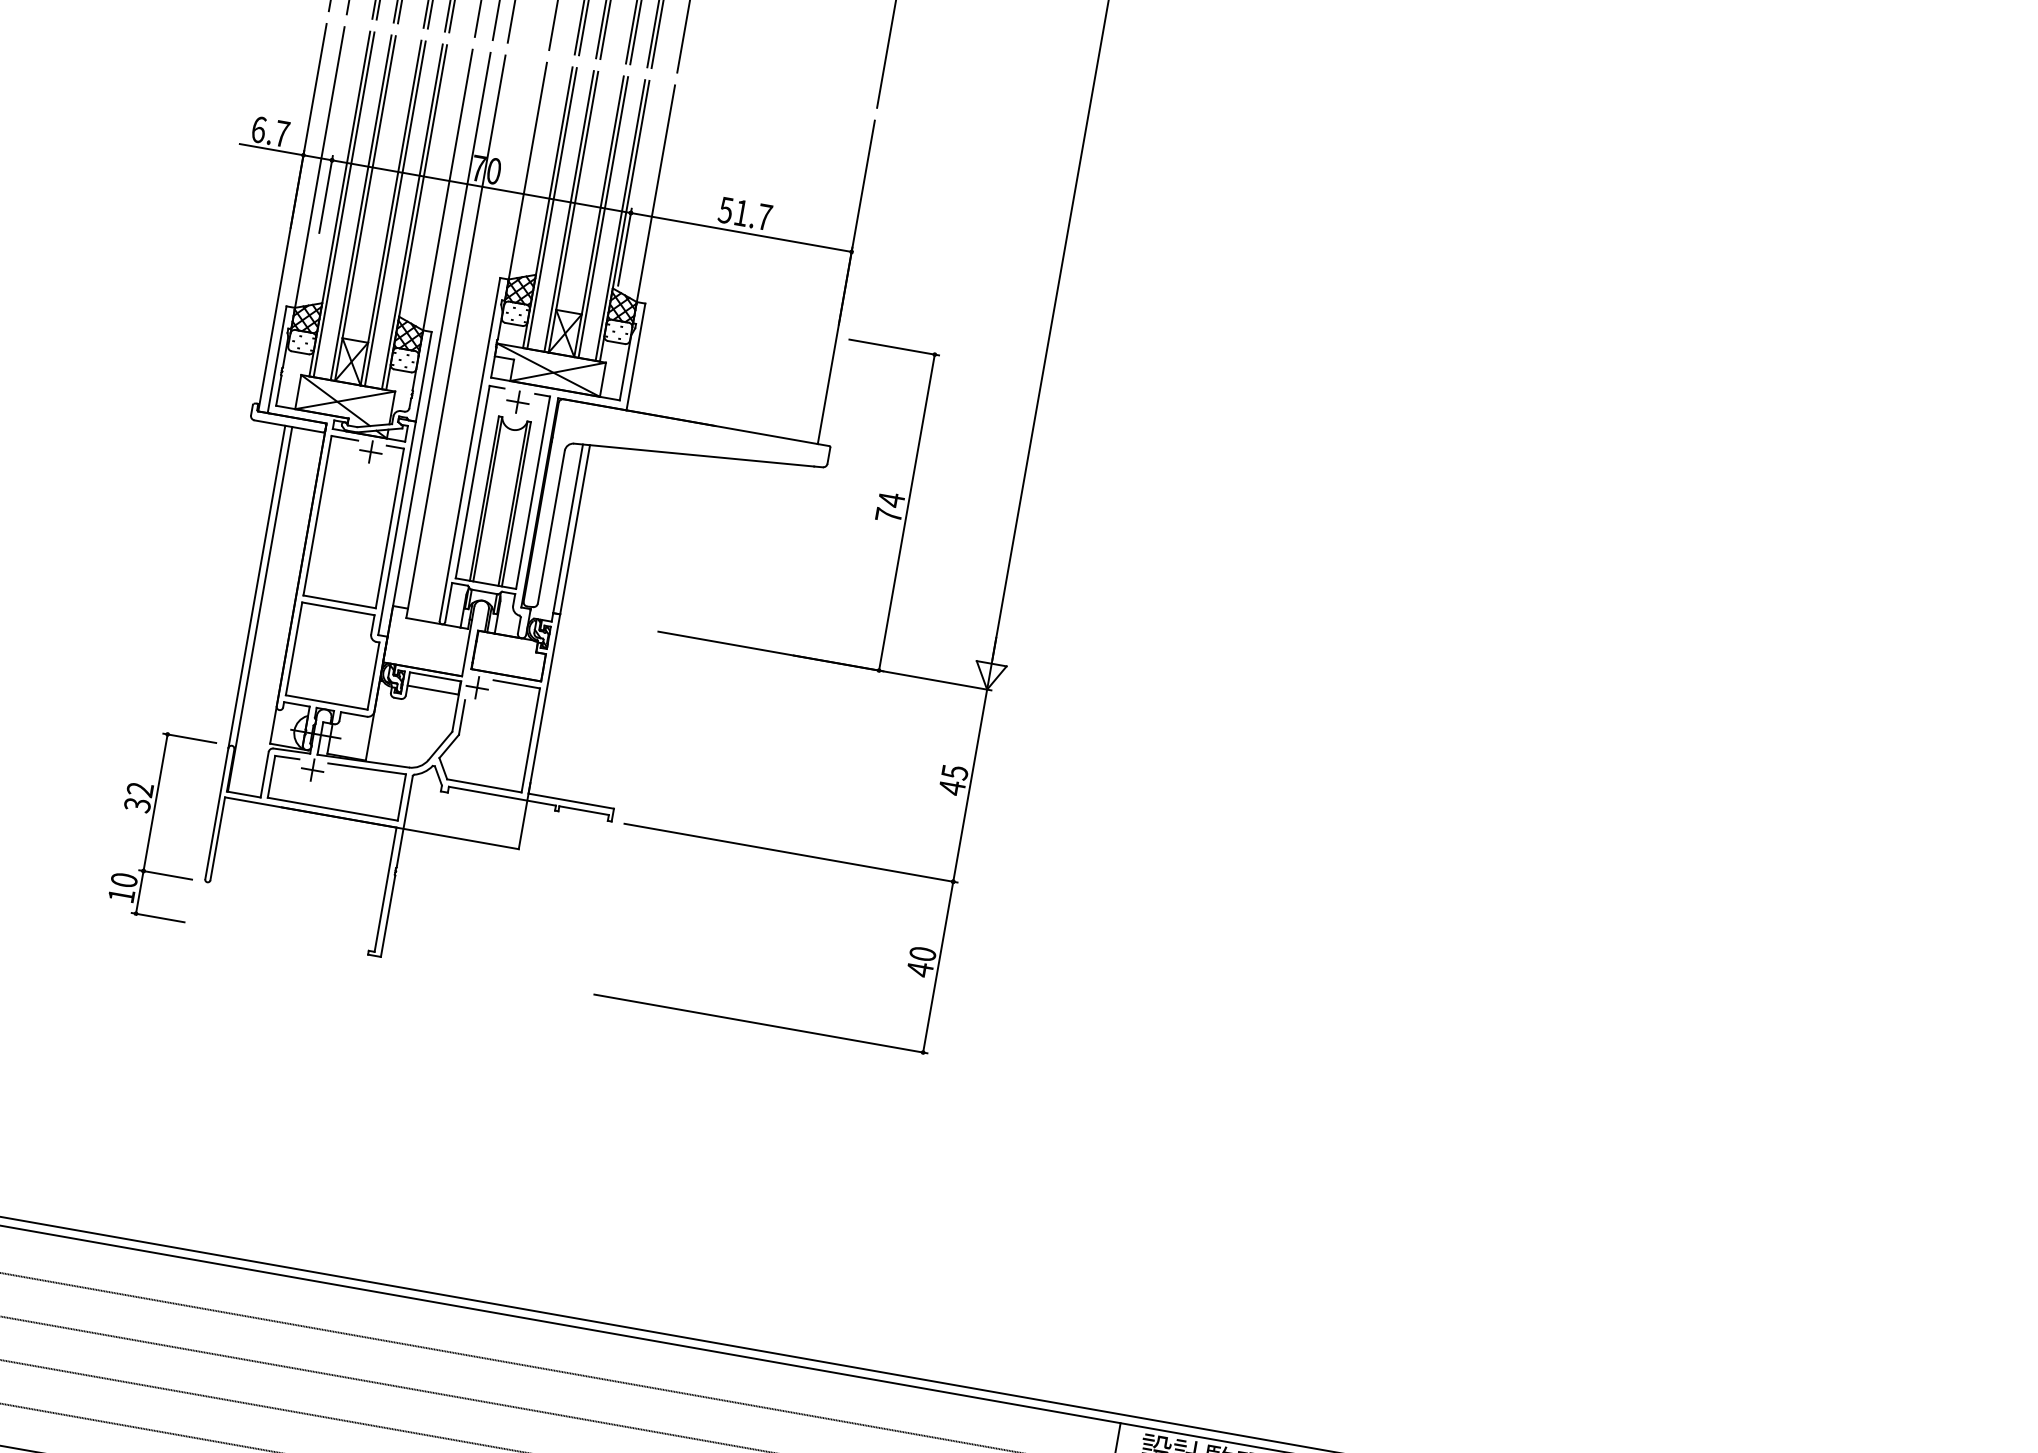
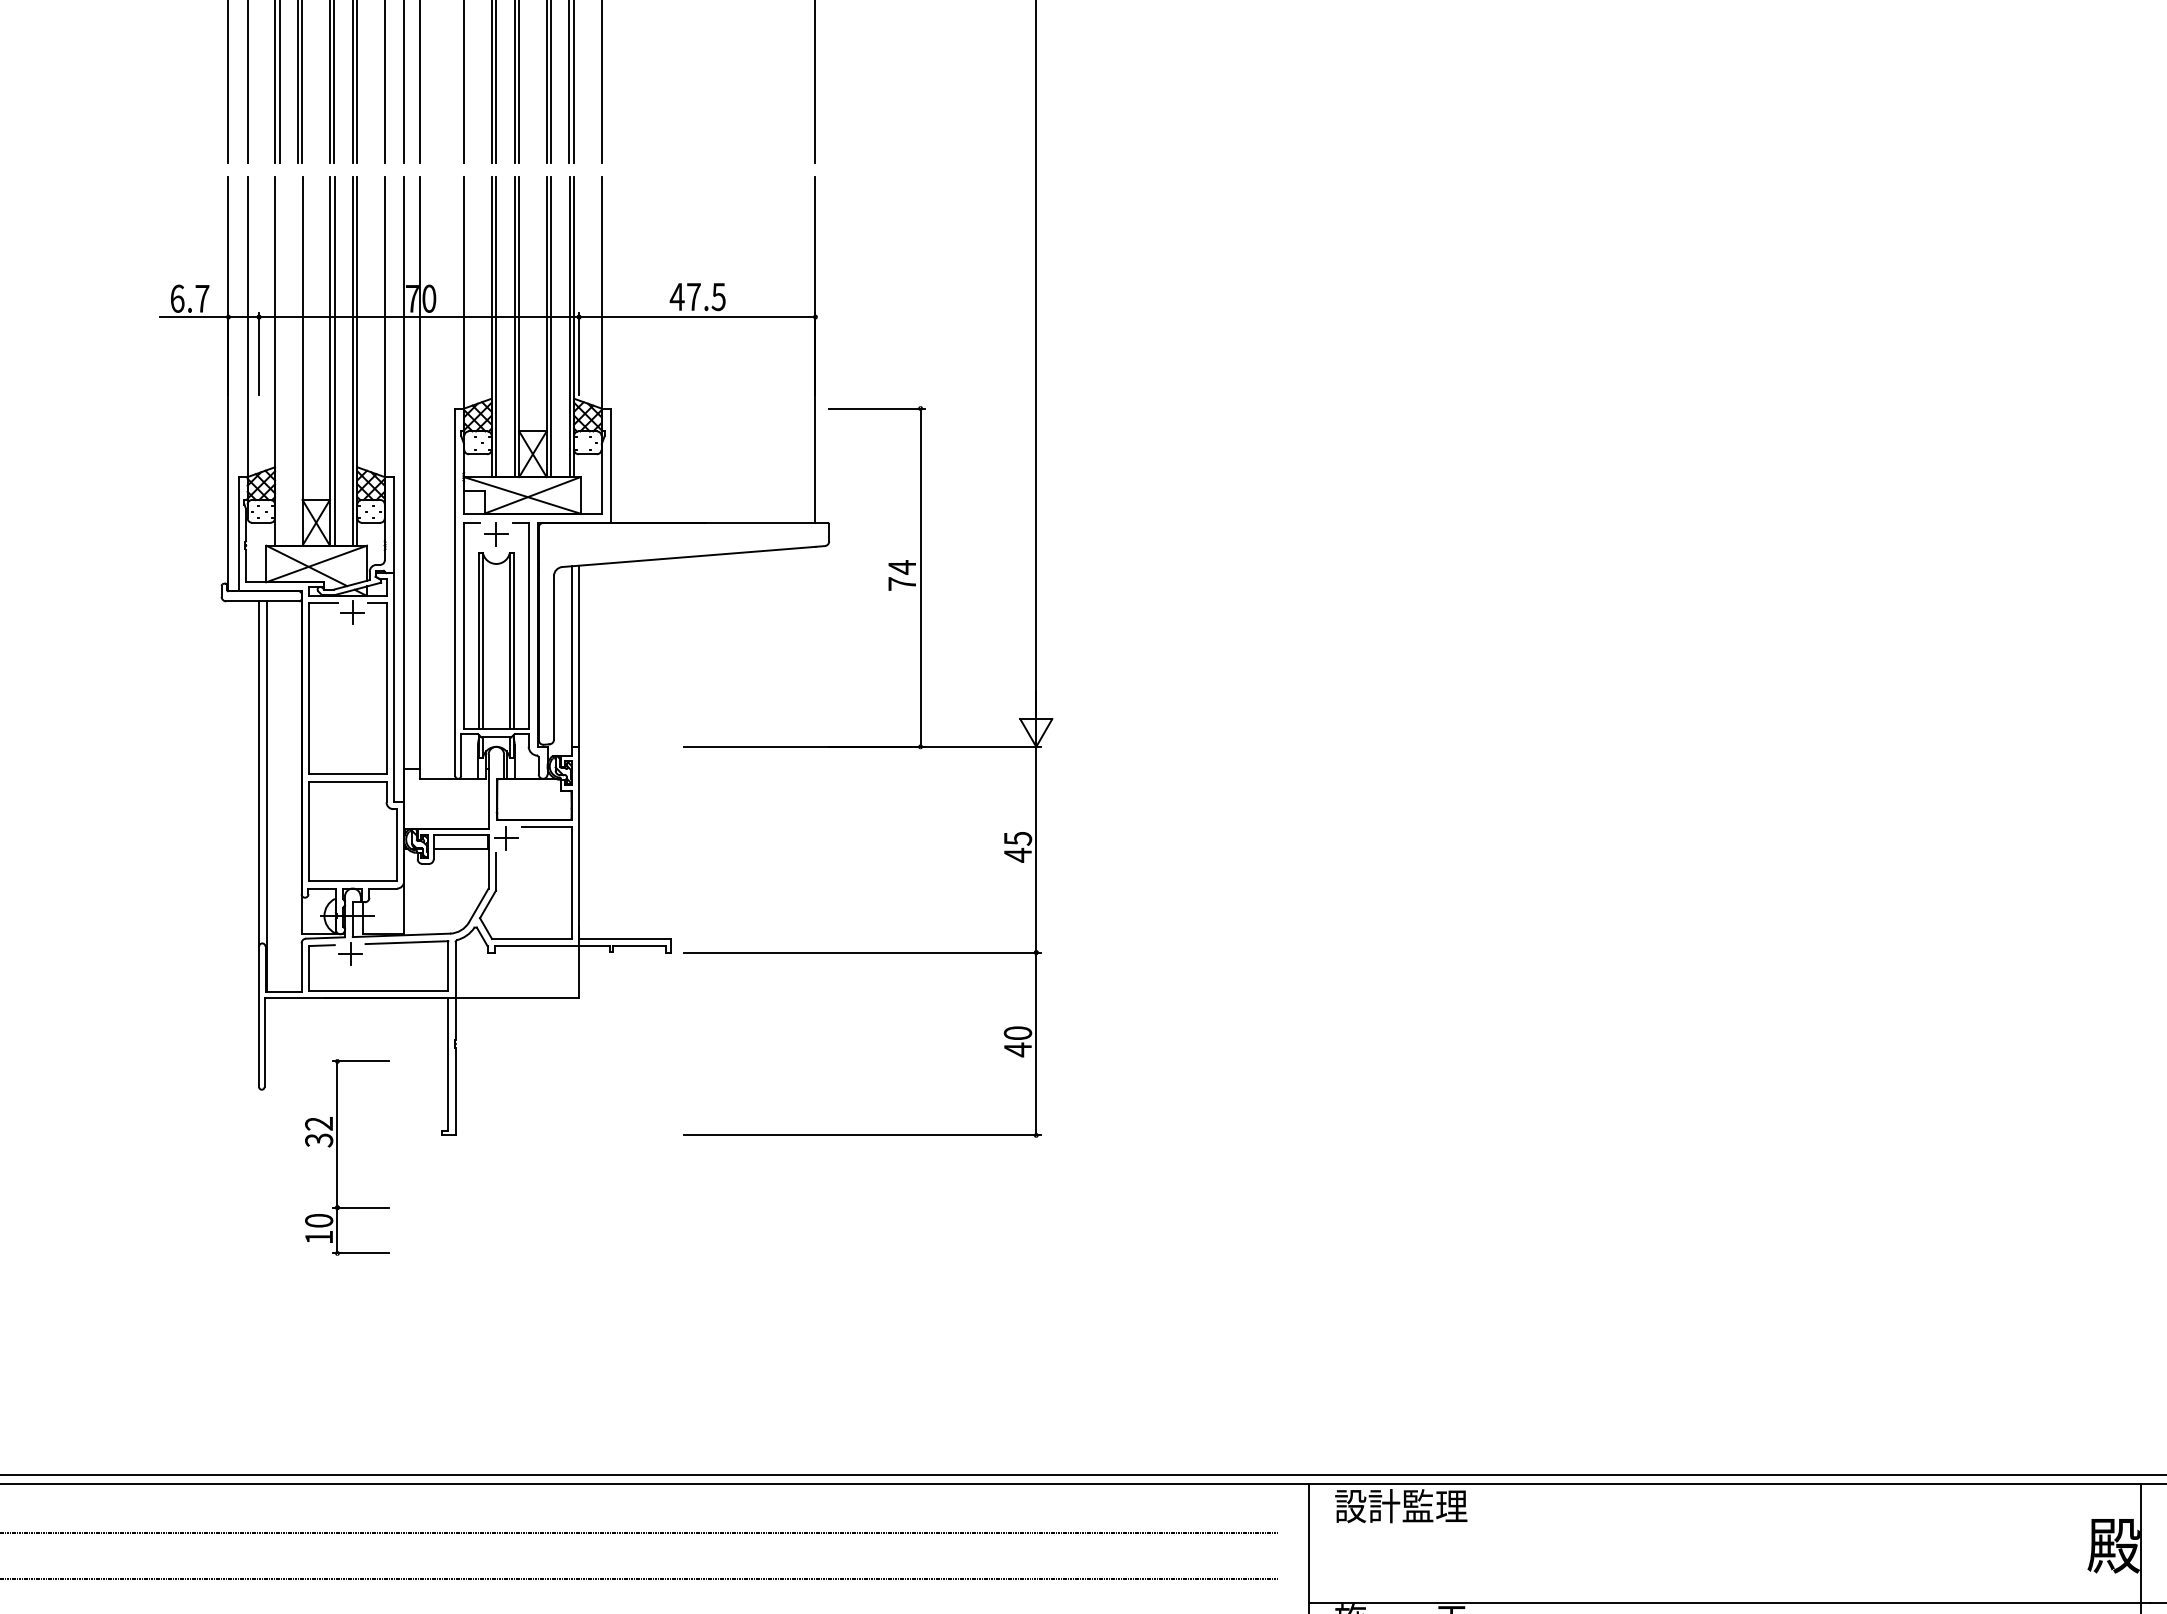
line: (343, 204) -> (279, 360), removed
line: (360, 207) -> (297, 360), removed
text: (744, 214) -> (697, 297), 51.7 -> 47.5
part: (151, 824) -> (337, 1157), moved

